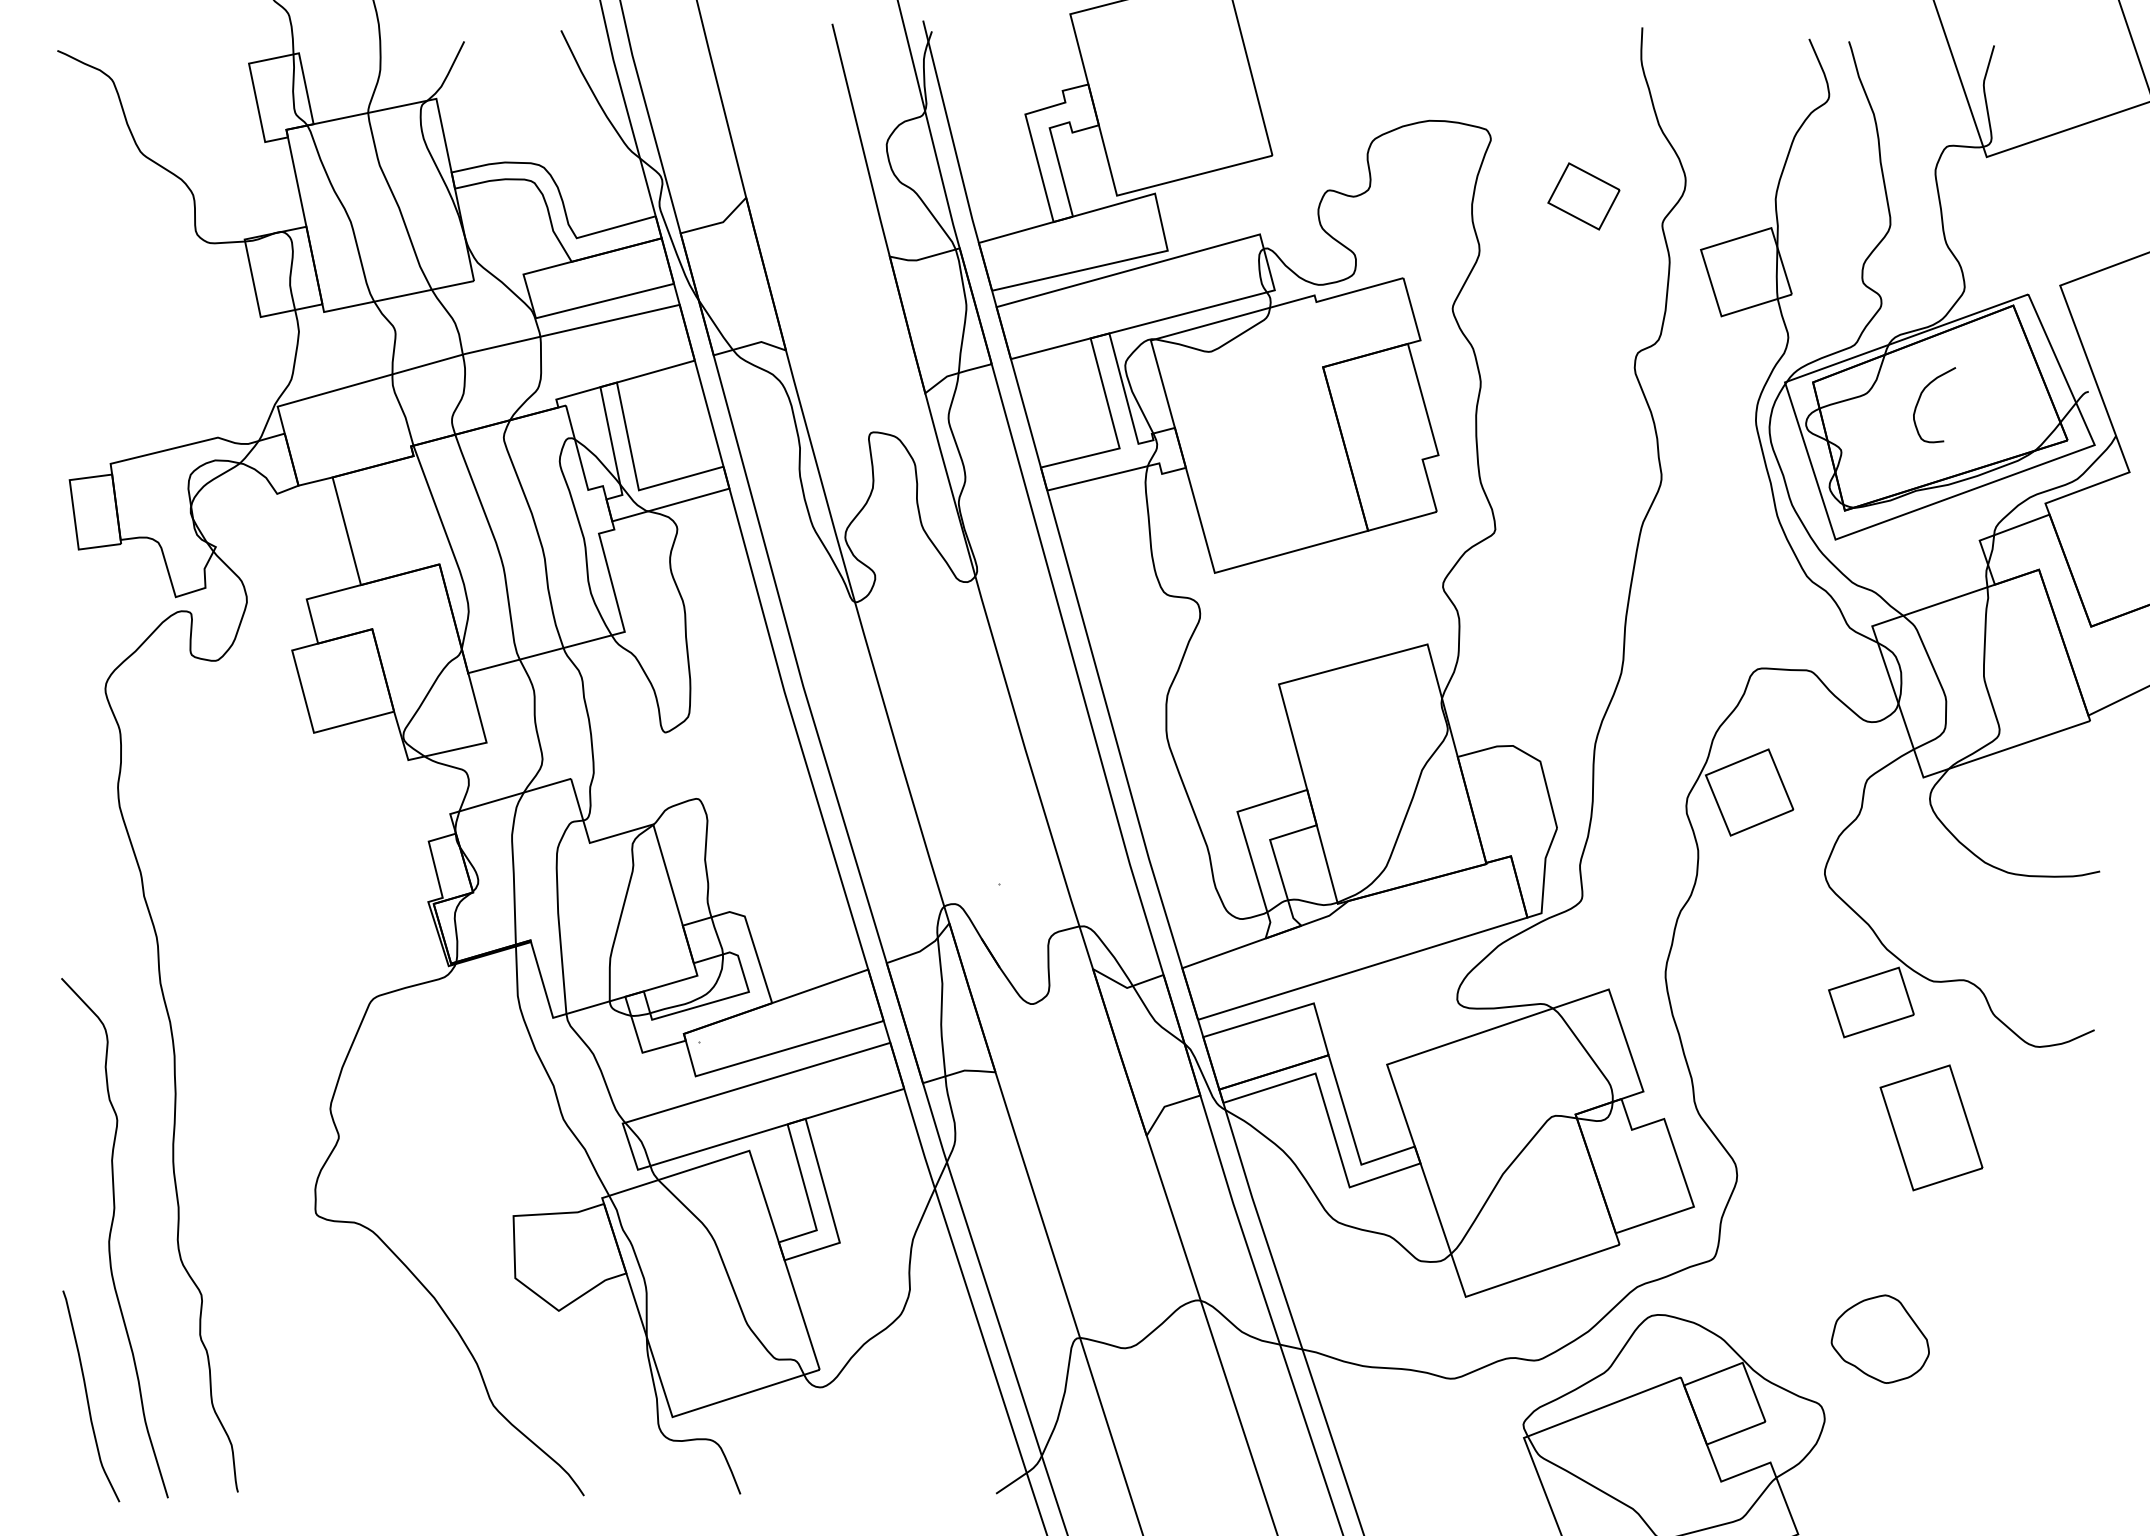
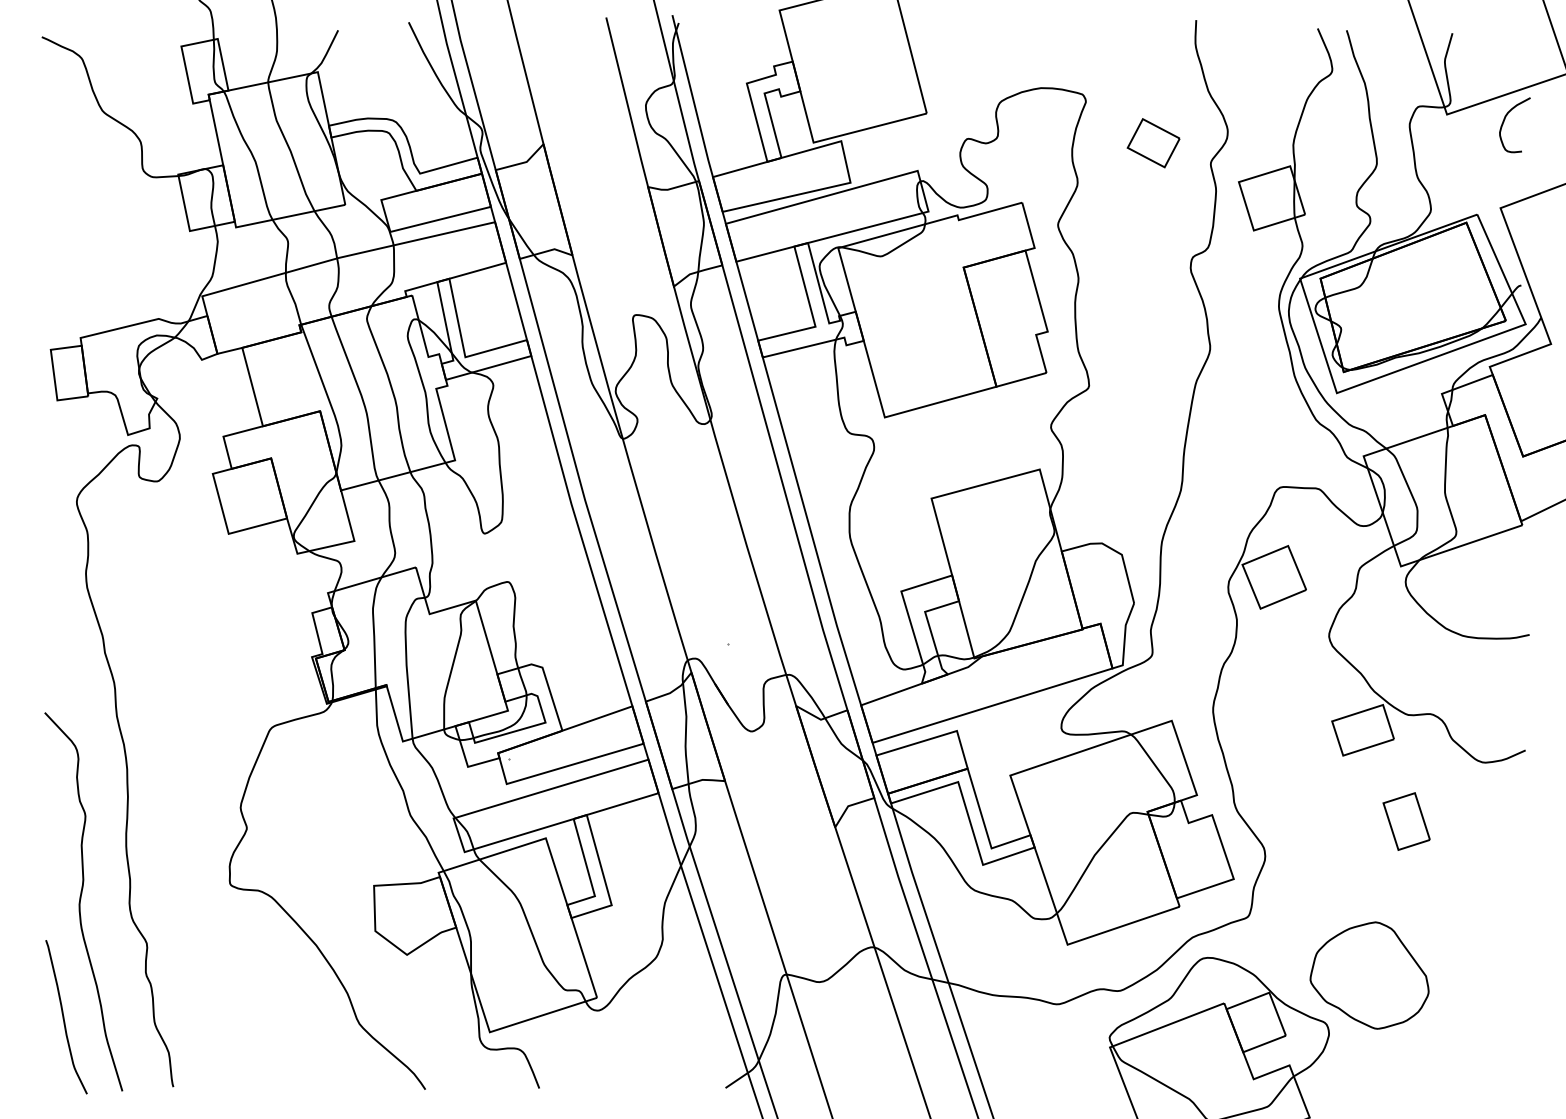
curve: (1920, 401) -> (1504, 122), moved
part: (1931, 1127) -> (1406, 821), size x0.62
part: (1880, 1339) -> (1369, 975), size x1.67

